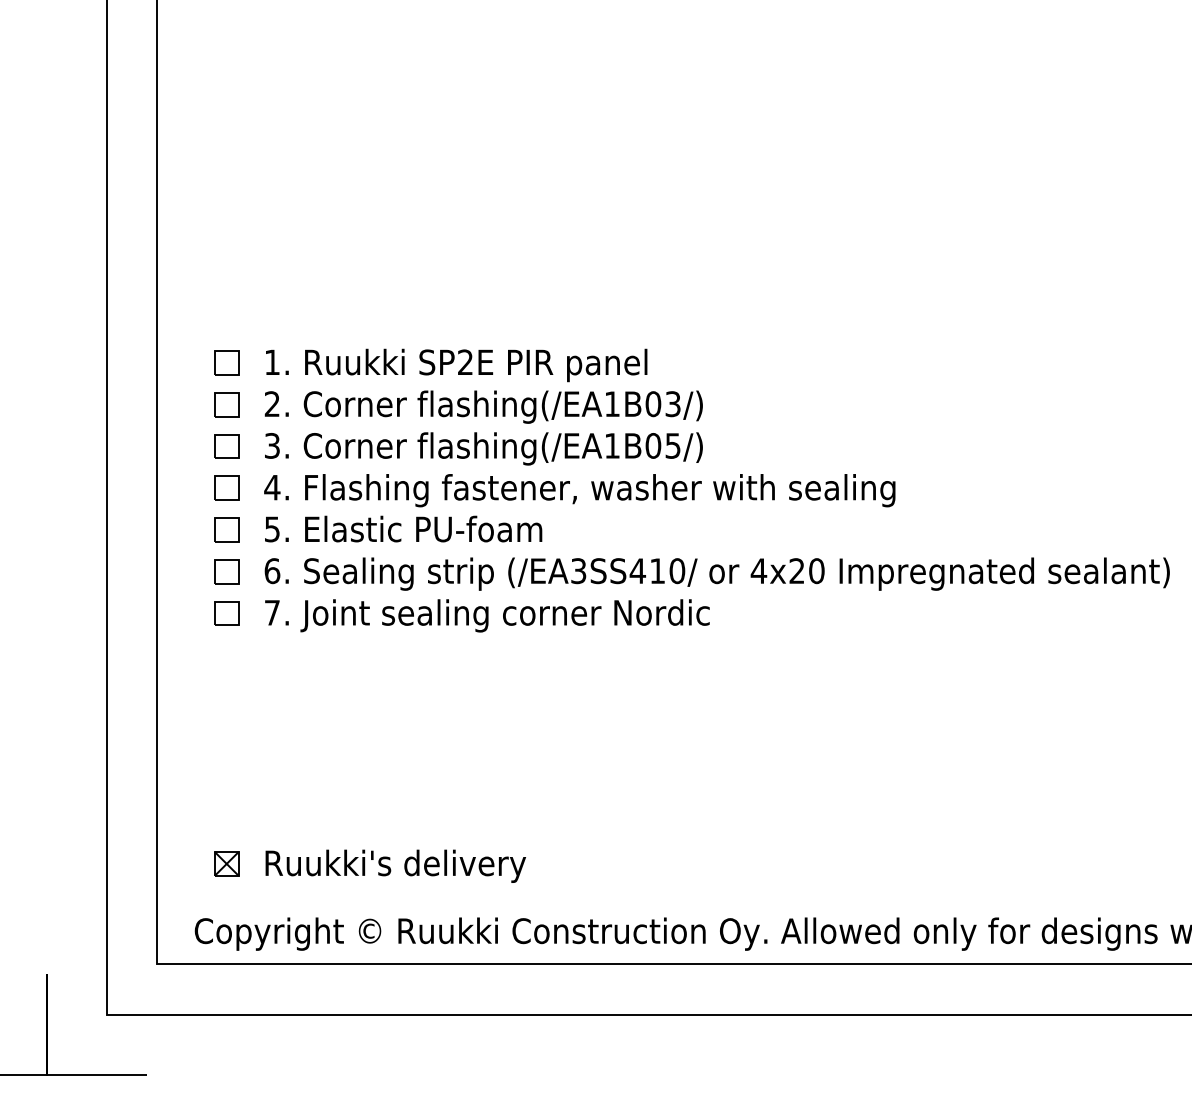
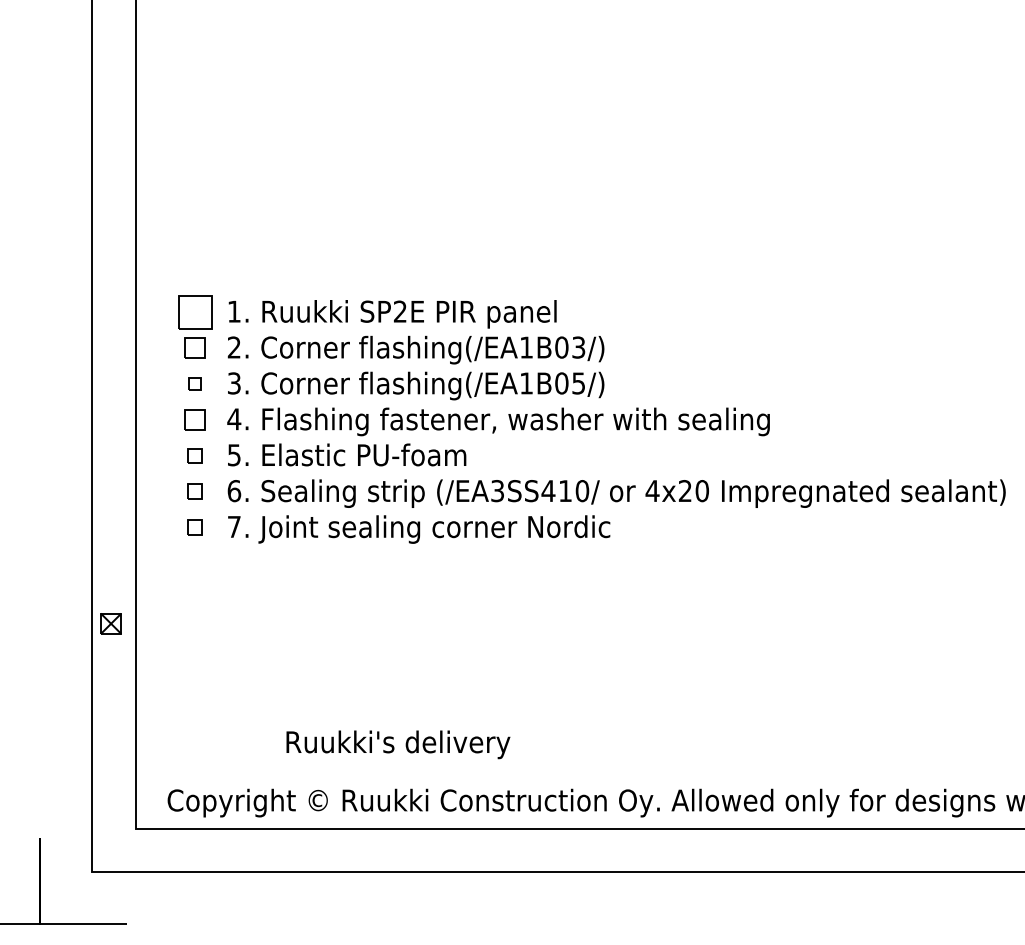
part: (226, 363) -> (194, 312), size x1.6
part: (226, 445) -> (194, 383), size x0.6
part: (226, 529) -> (194, 455), size x0.7
part: (226, 571) -> (194, 491), size x0.7
part: (226, 613) -> (194, 527), size x0.7
part: (226, 863) -> (110, 623), moved
text: (395, 865) -> (398, 744), moved

